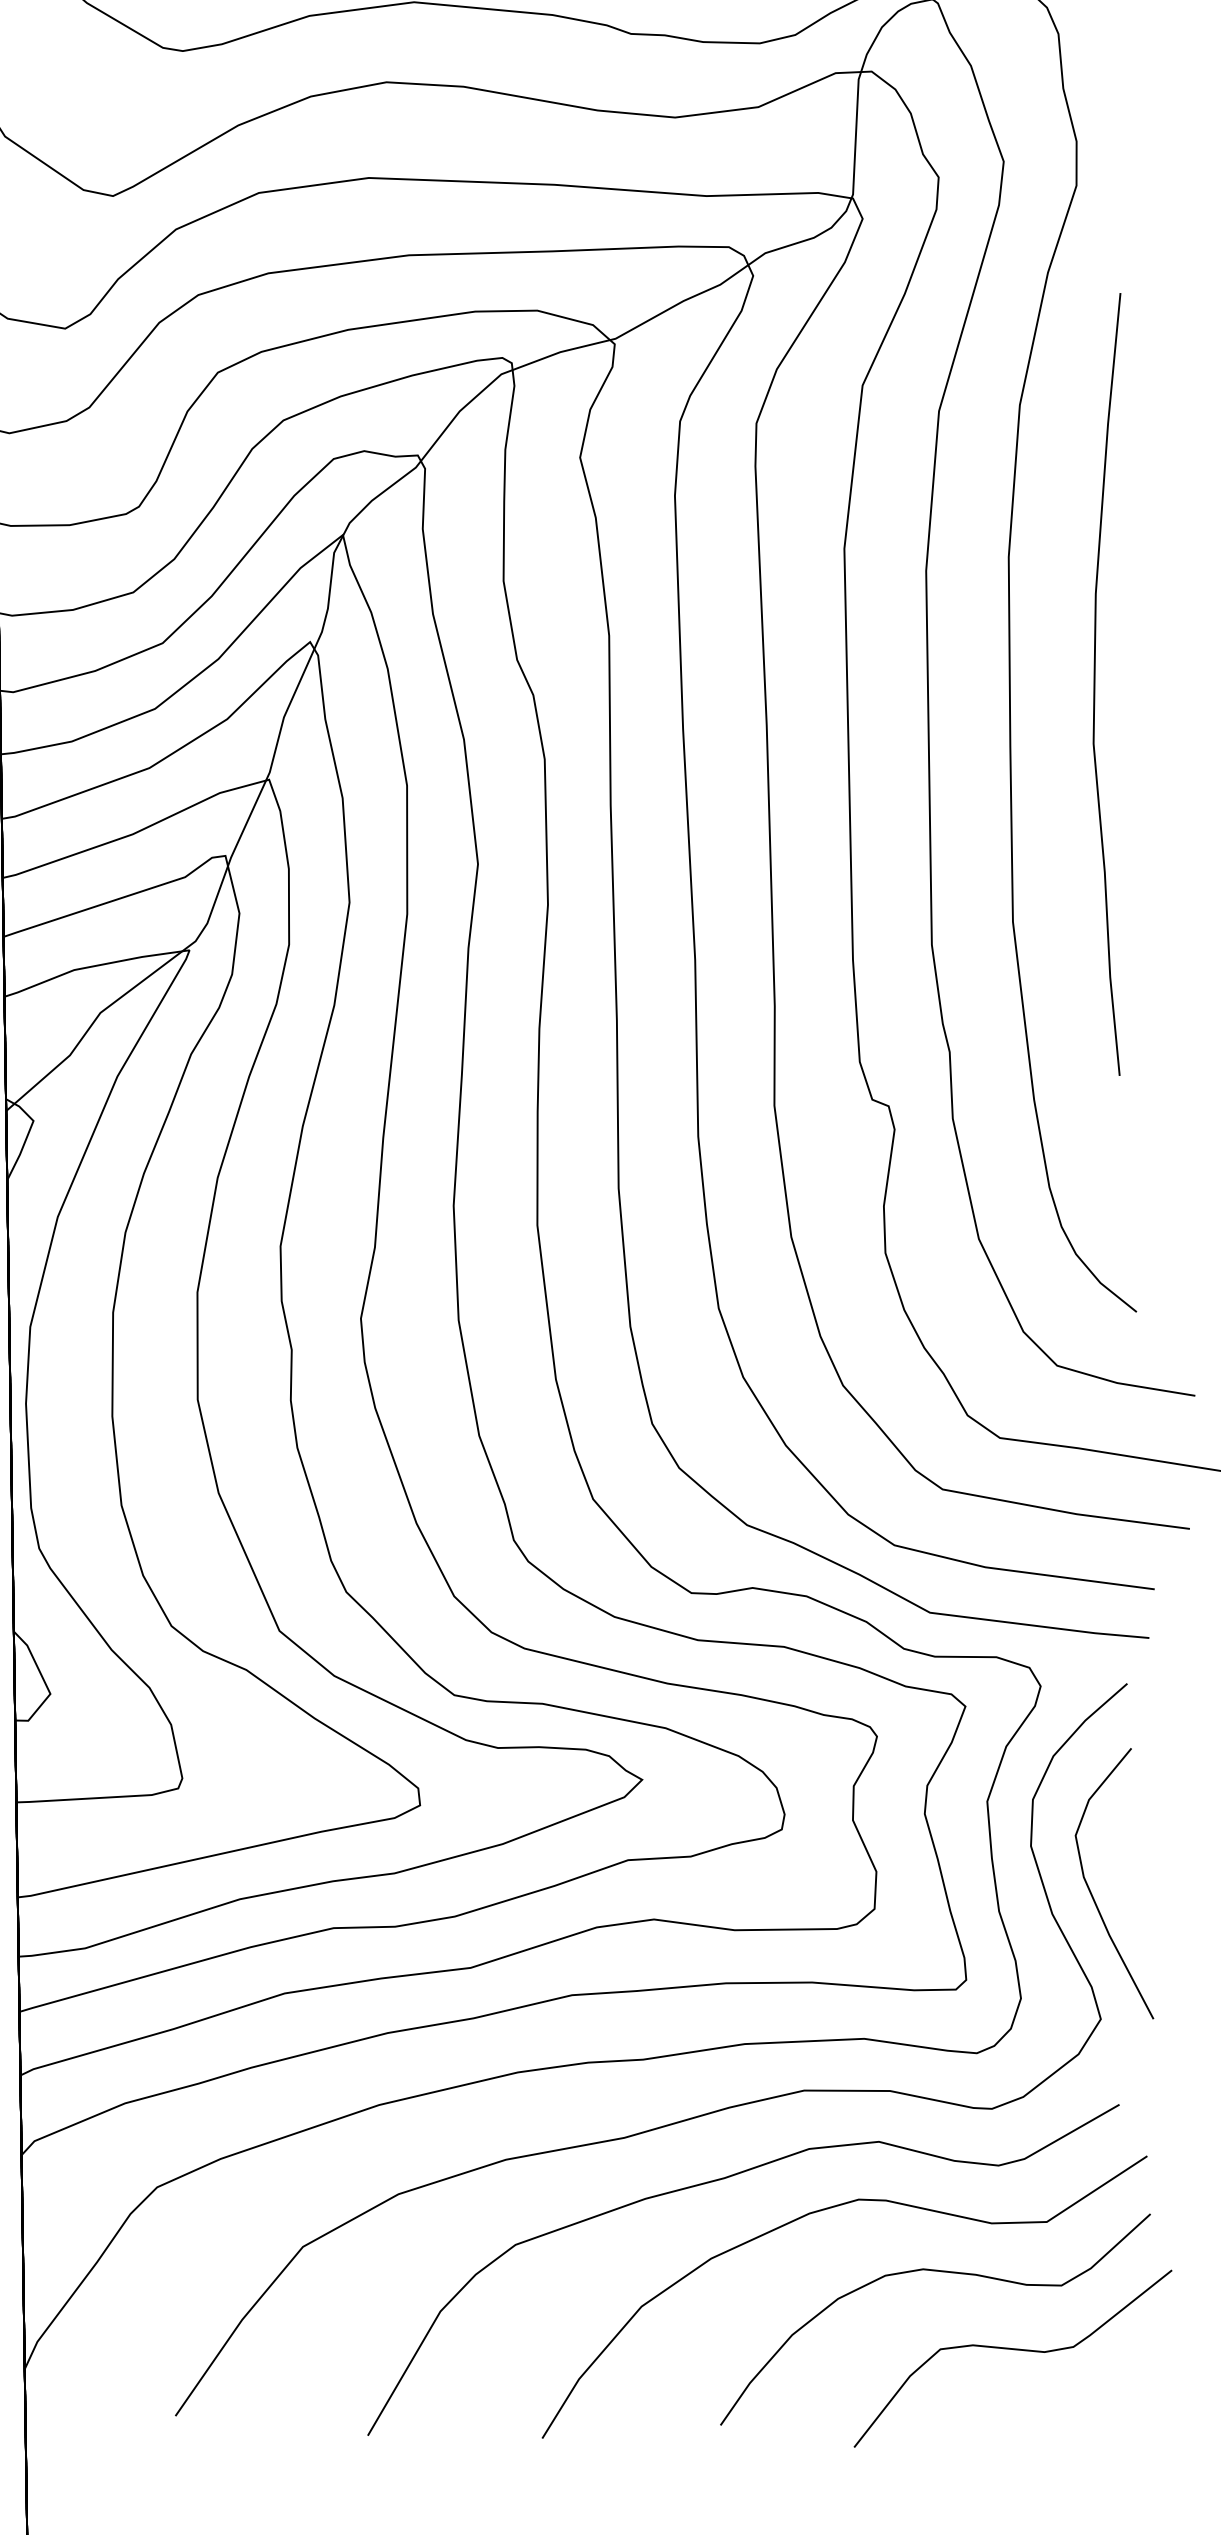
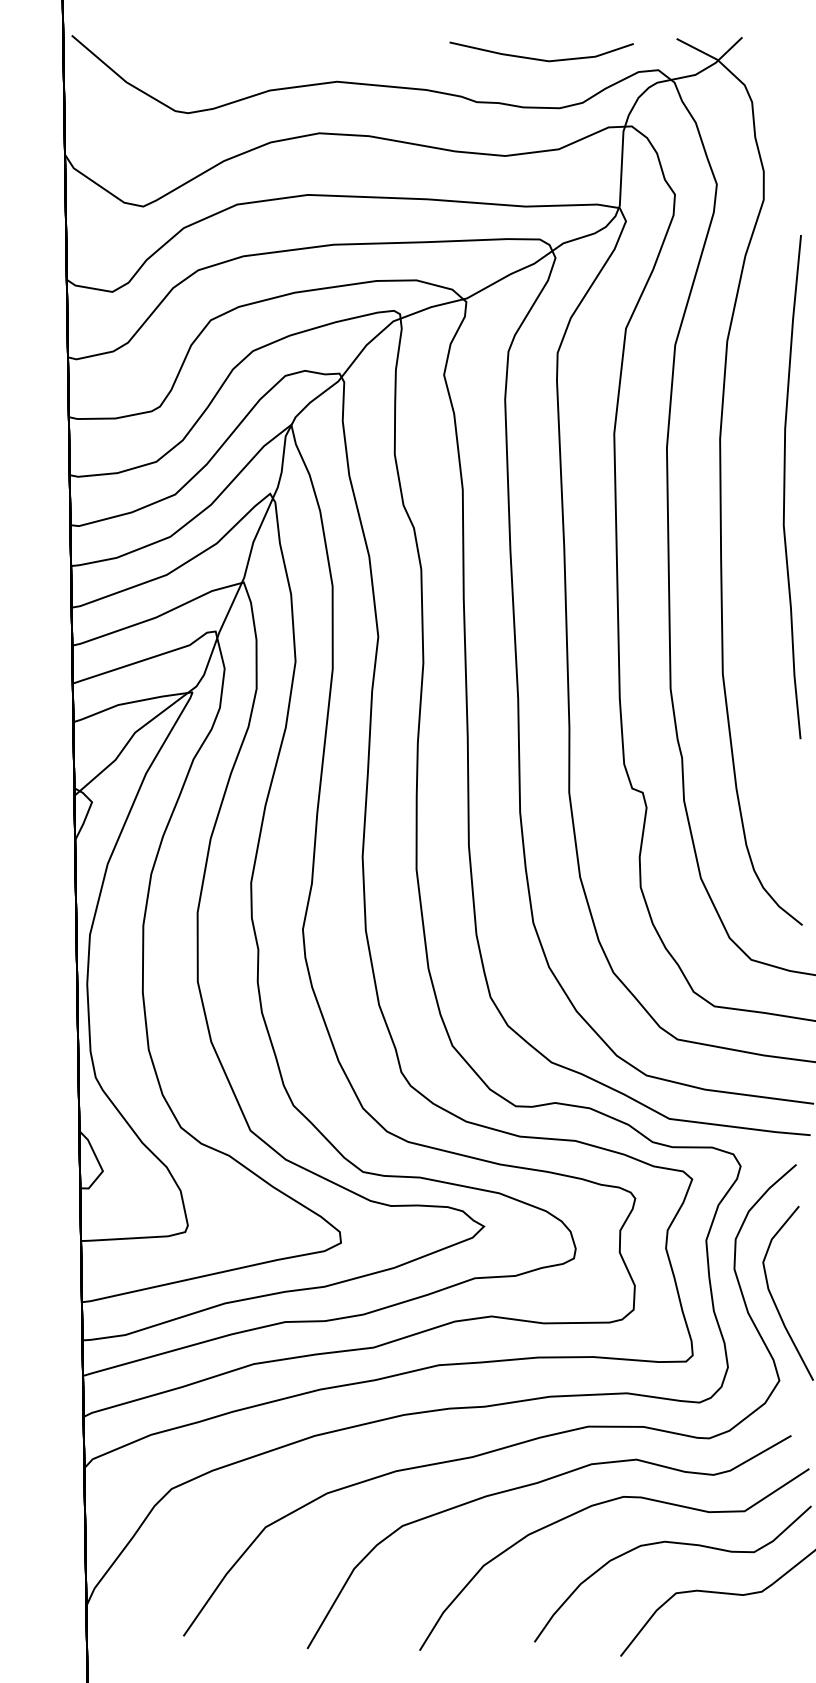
part: (1105, 685) -> (791, 487), moved

